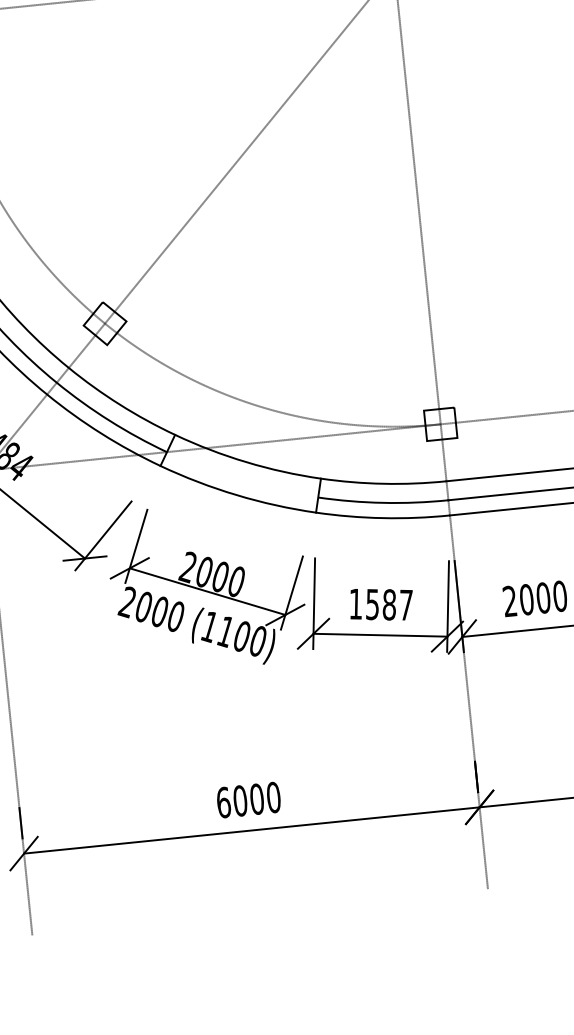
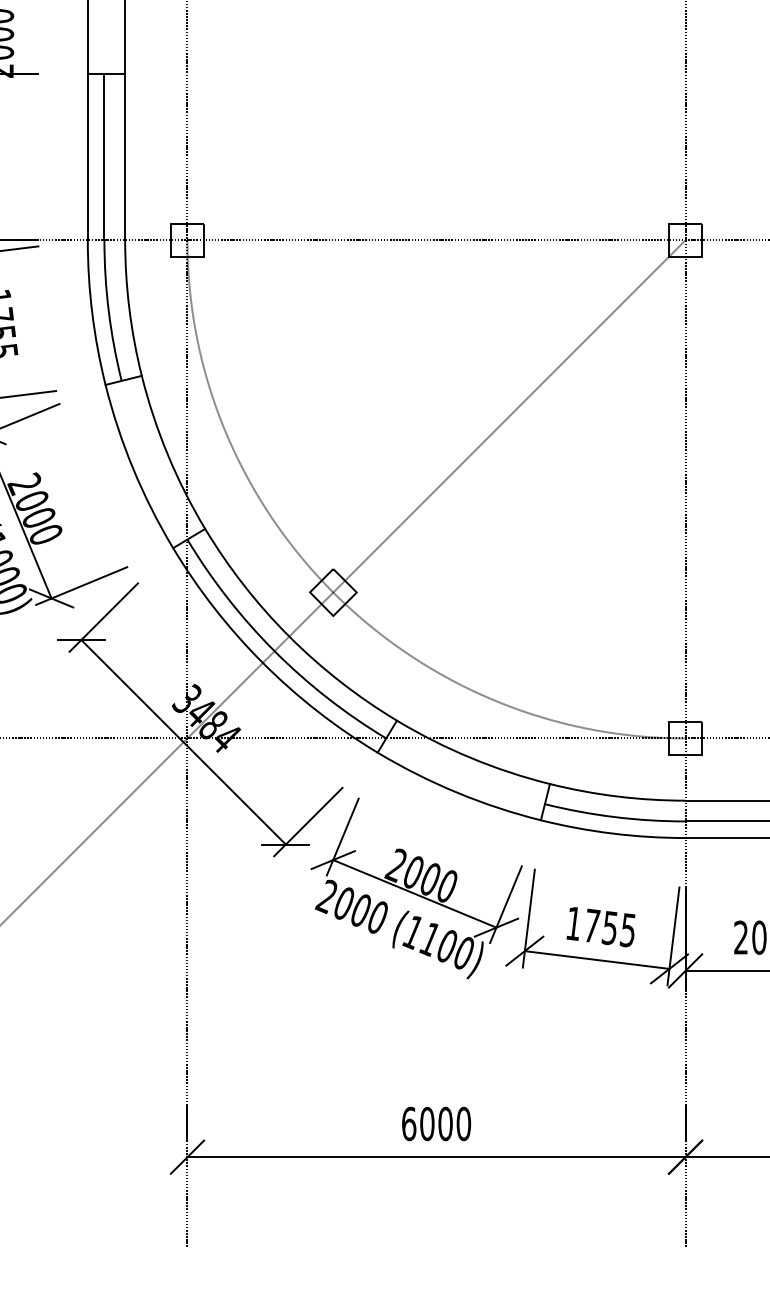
text: (388, 604) -> (609, 927), 1587 -> 1755

